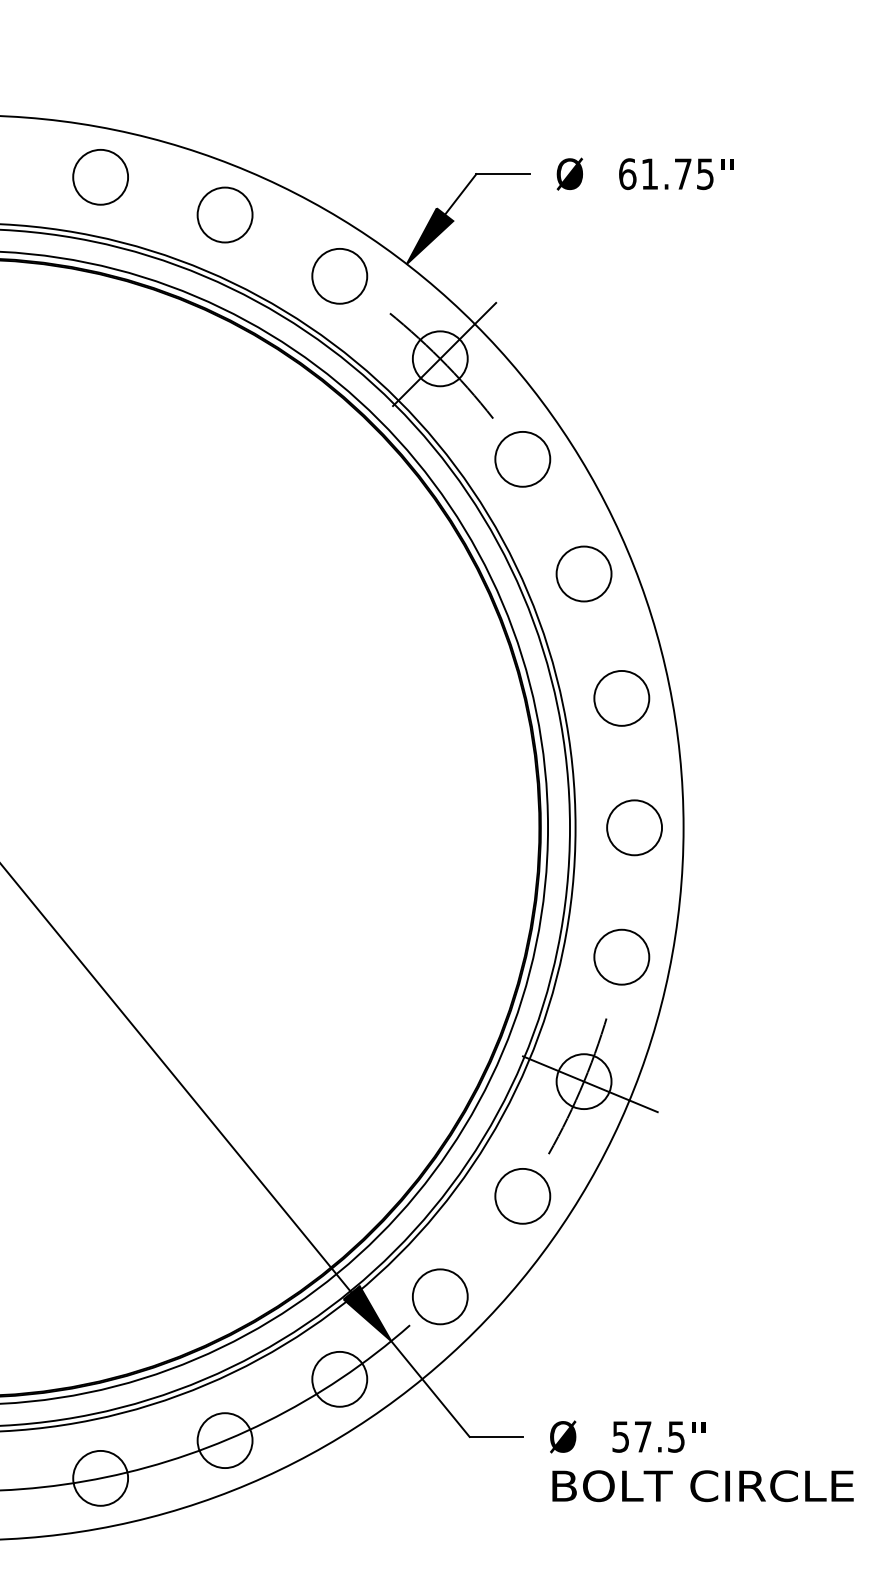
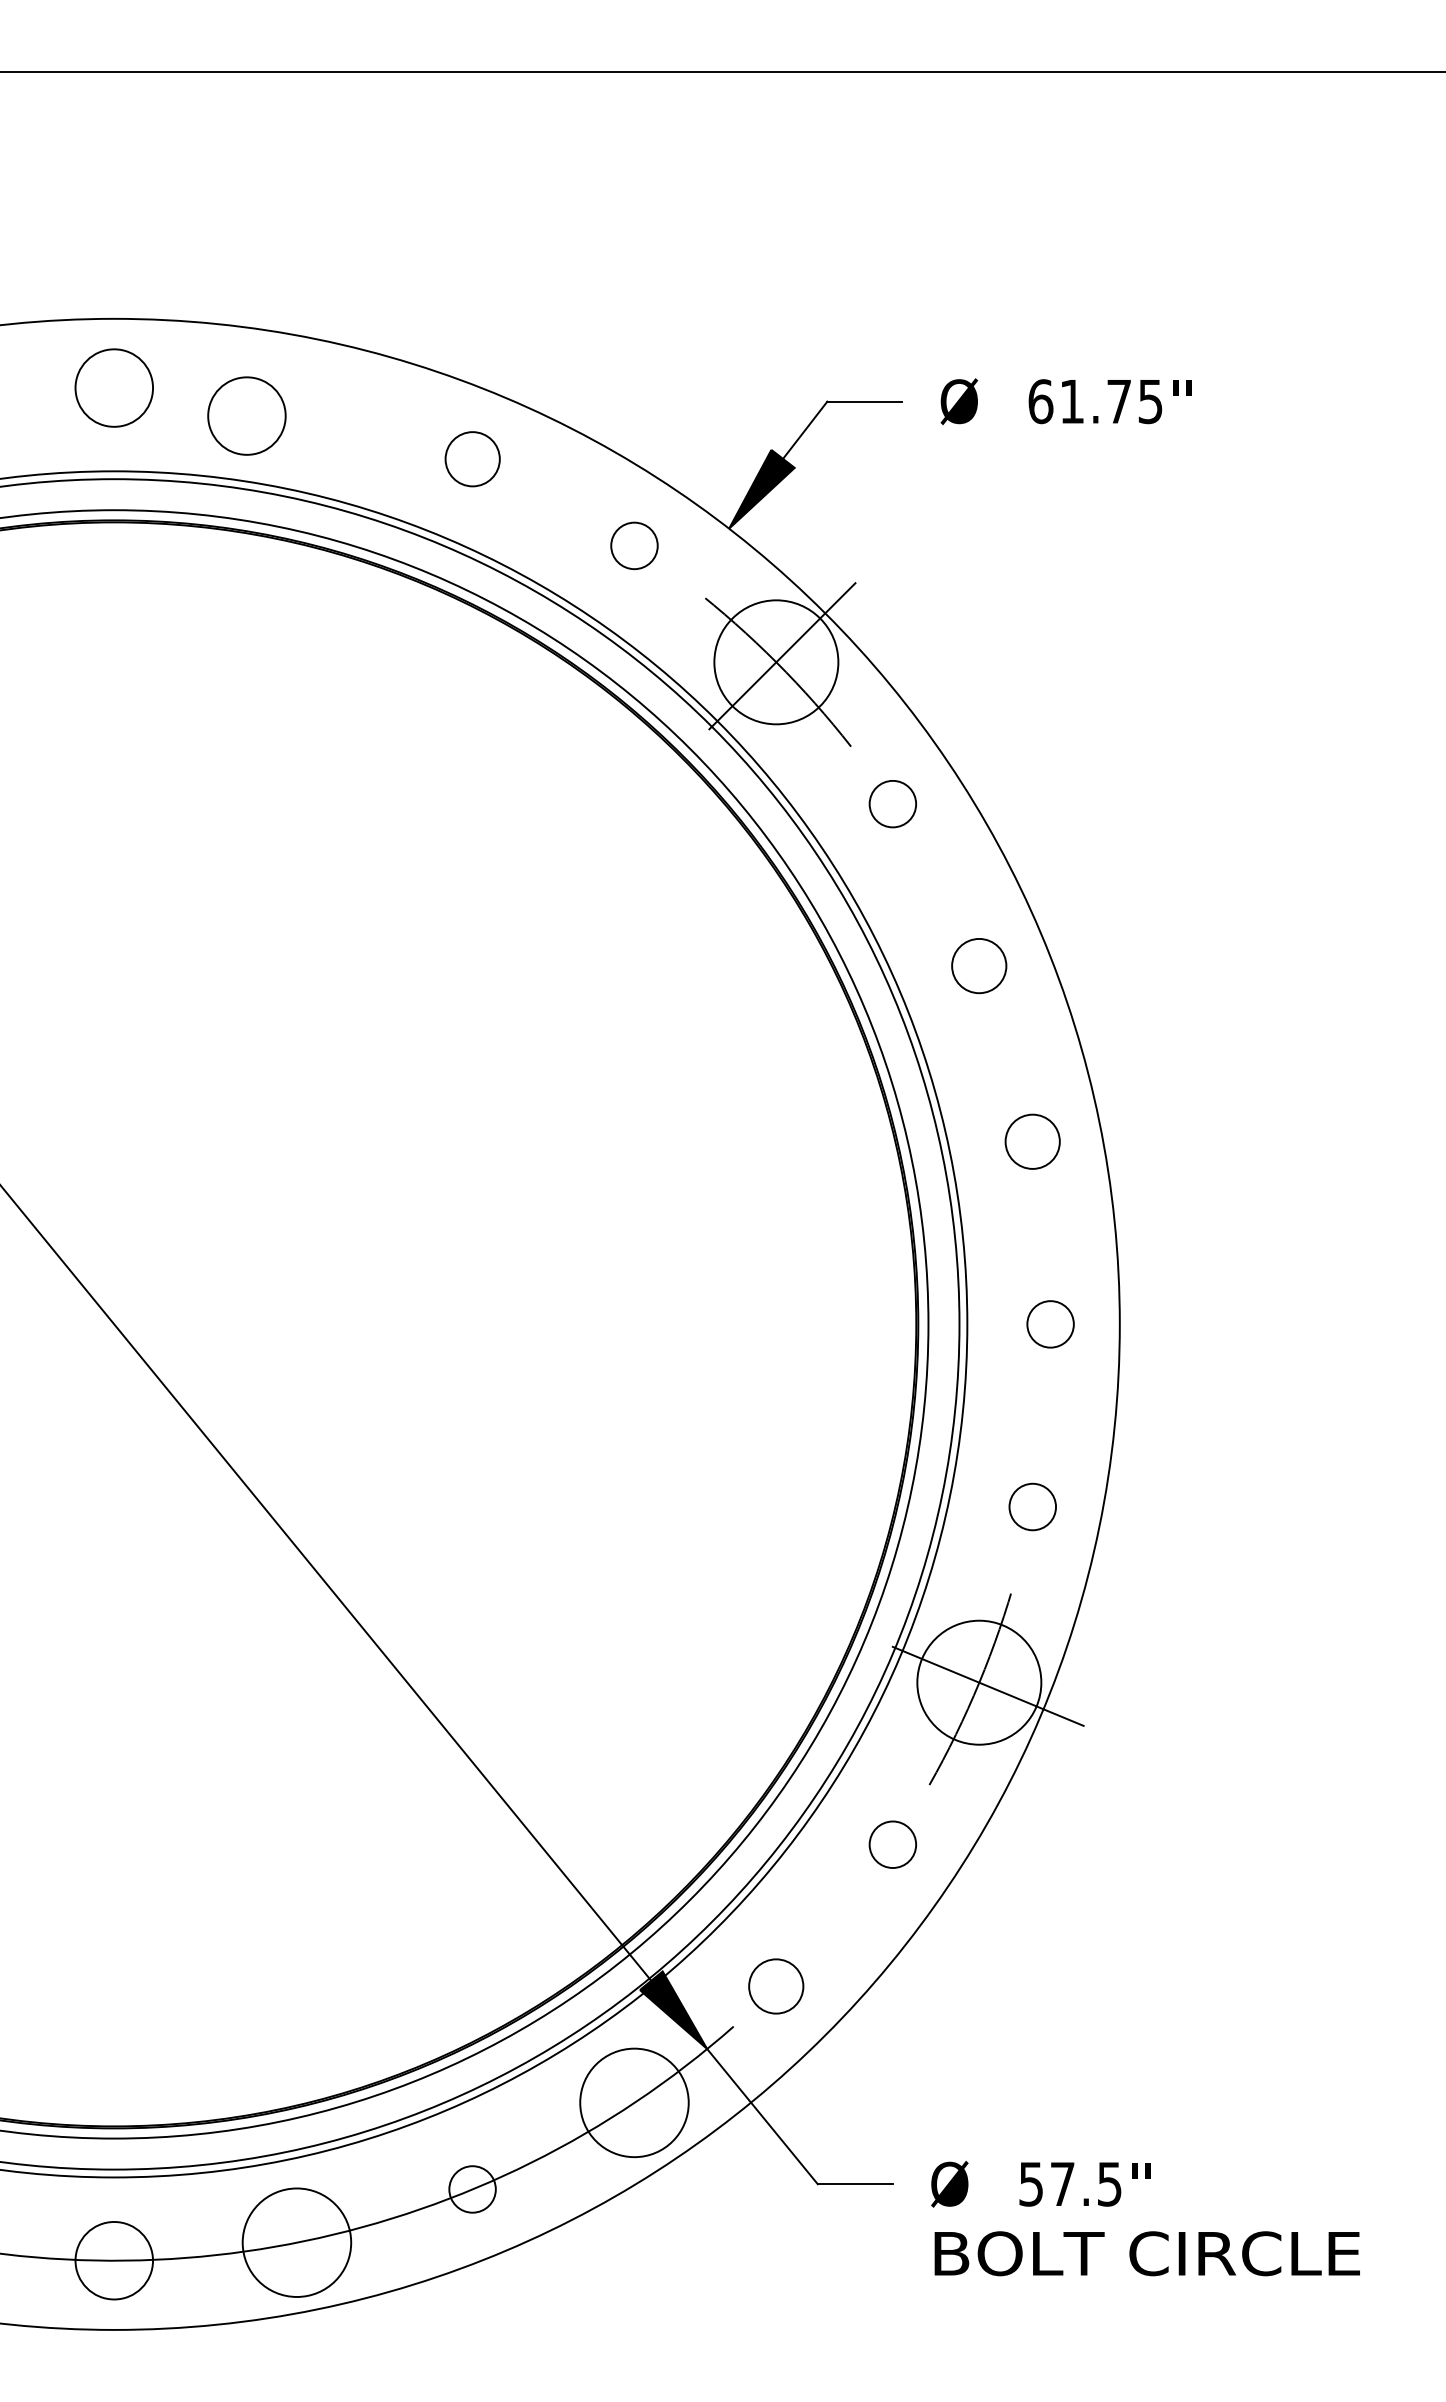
circle: (100, 176) -> (246, 415), moved
circle: (225, 214) -> (472, 458), size x0.7
circle: (339, 276) -> (634, 545), size x0.6
circle: (440, 358) -> (776, 662), size x1.6
circle: (522, 458) -> (892, 803), size x0.6
circle: (583, 573) -> (978, 965), size x0.7
circle: (621, 698) -> (1032, 1141), size x0.7
circle: (634, 827) -> (1050, 1324), size x0.6
circle: (621, 956) -> (1032, 1506), size x0.6
circle: (584, 1081) -> (979, 1682), size x1.6
circle: (522, 1196) -> (892, 1844), size x0.6
circle: (439, 1296) -> (775, 1986), size x0.7
circle: (339, 1379) -> (634, 2102), size x1.4
circle: (225, 1440) -> (472, 2189), size x0.6
circle: (100, 1478) -> (296, 2242), size x1.4

